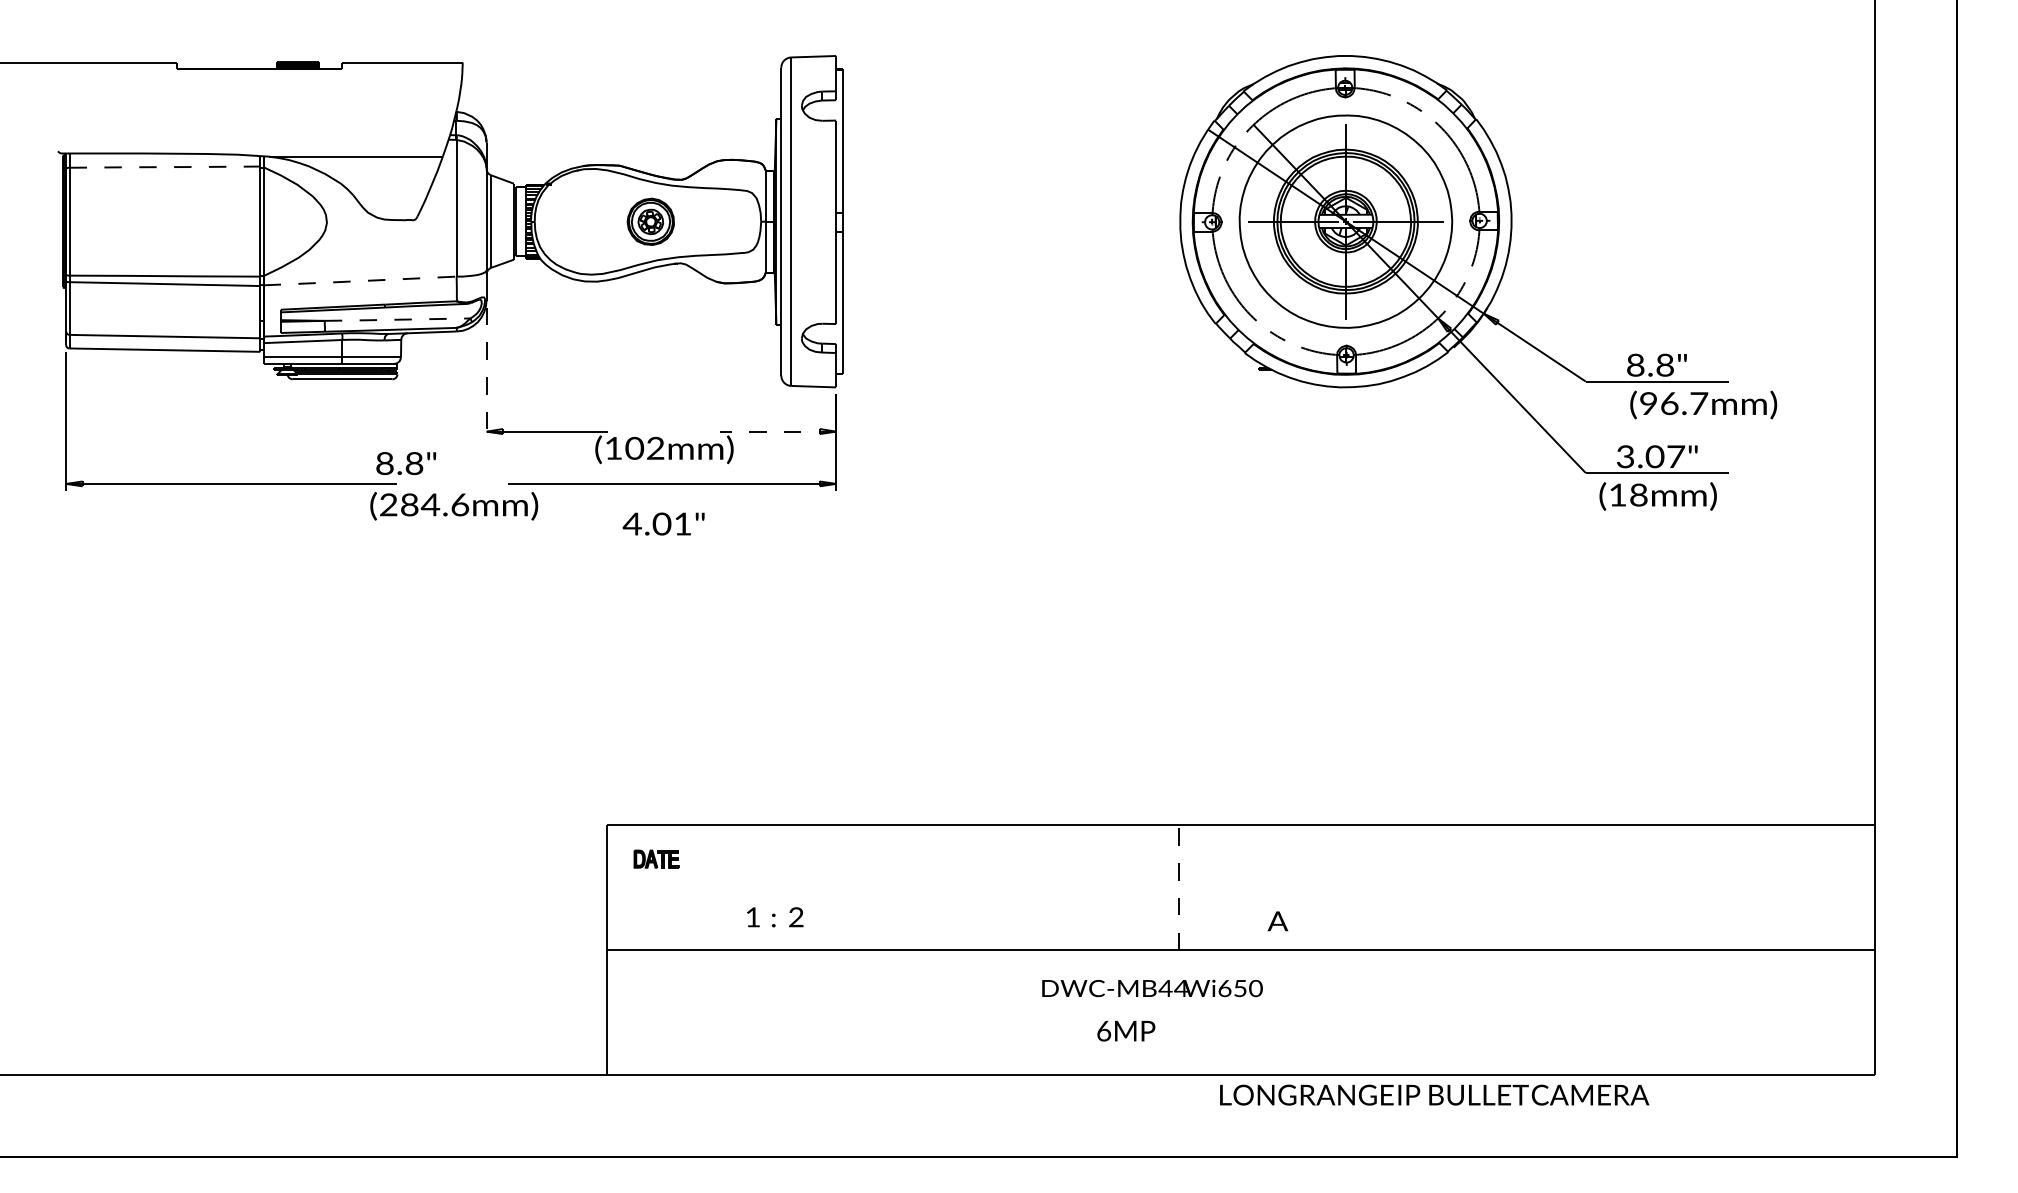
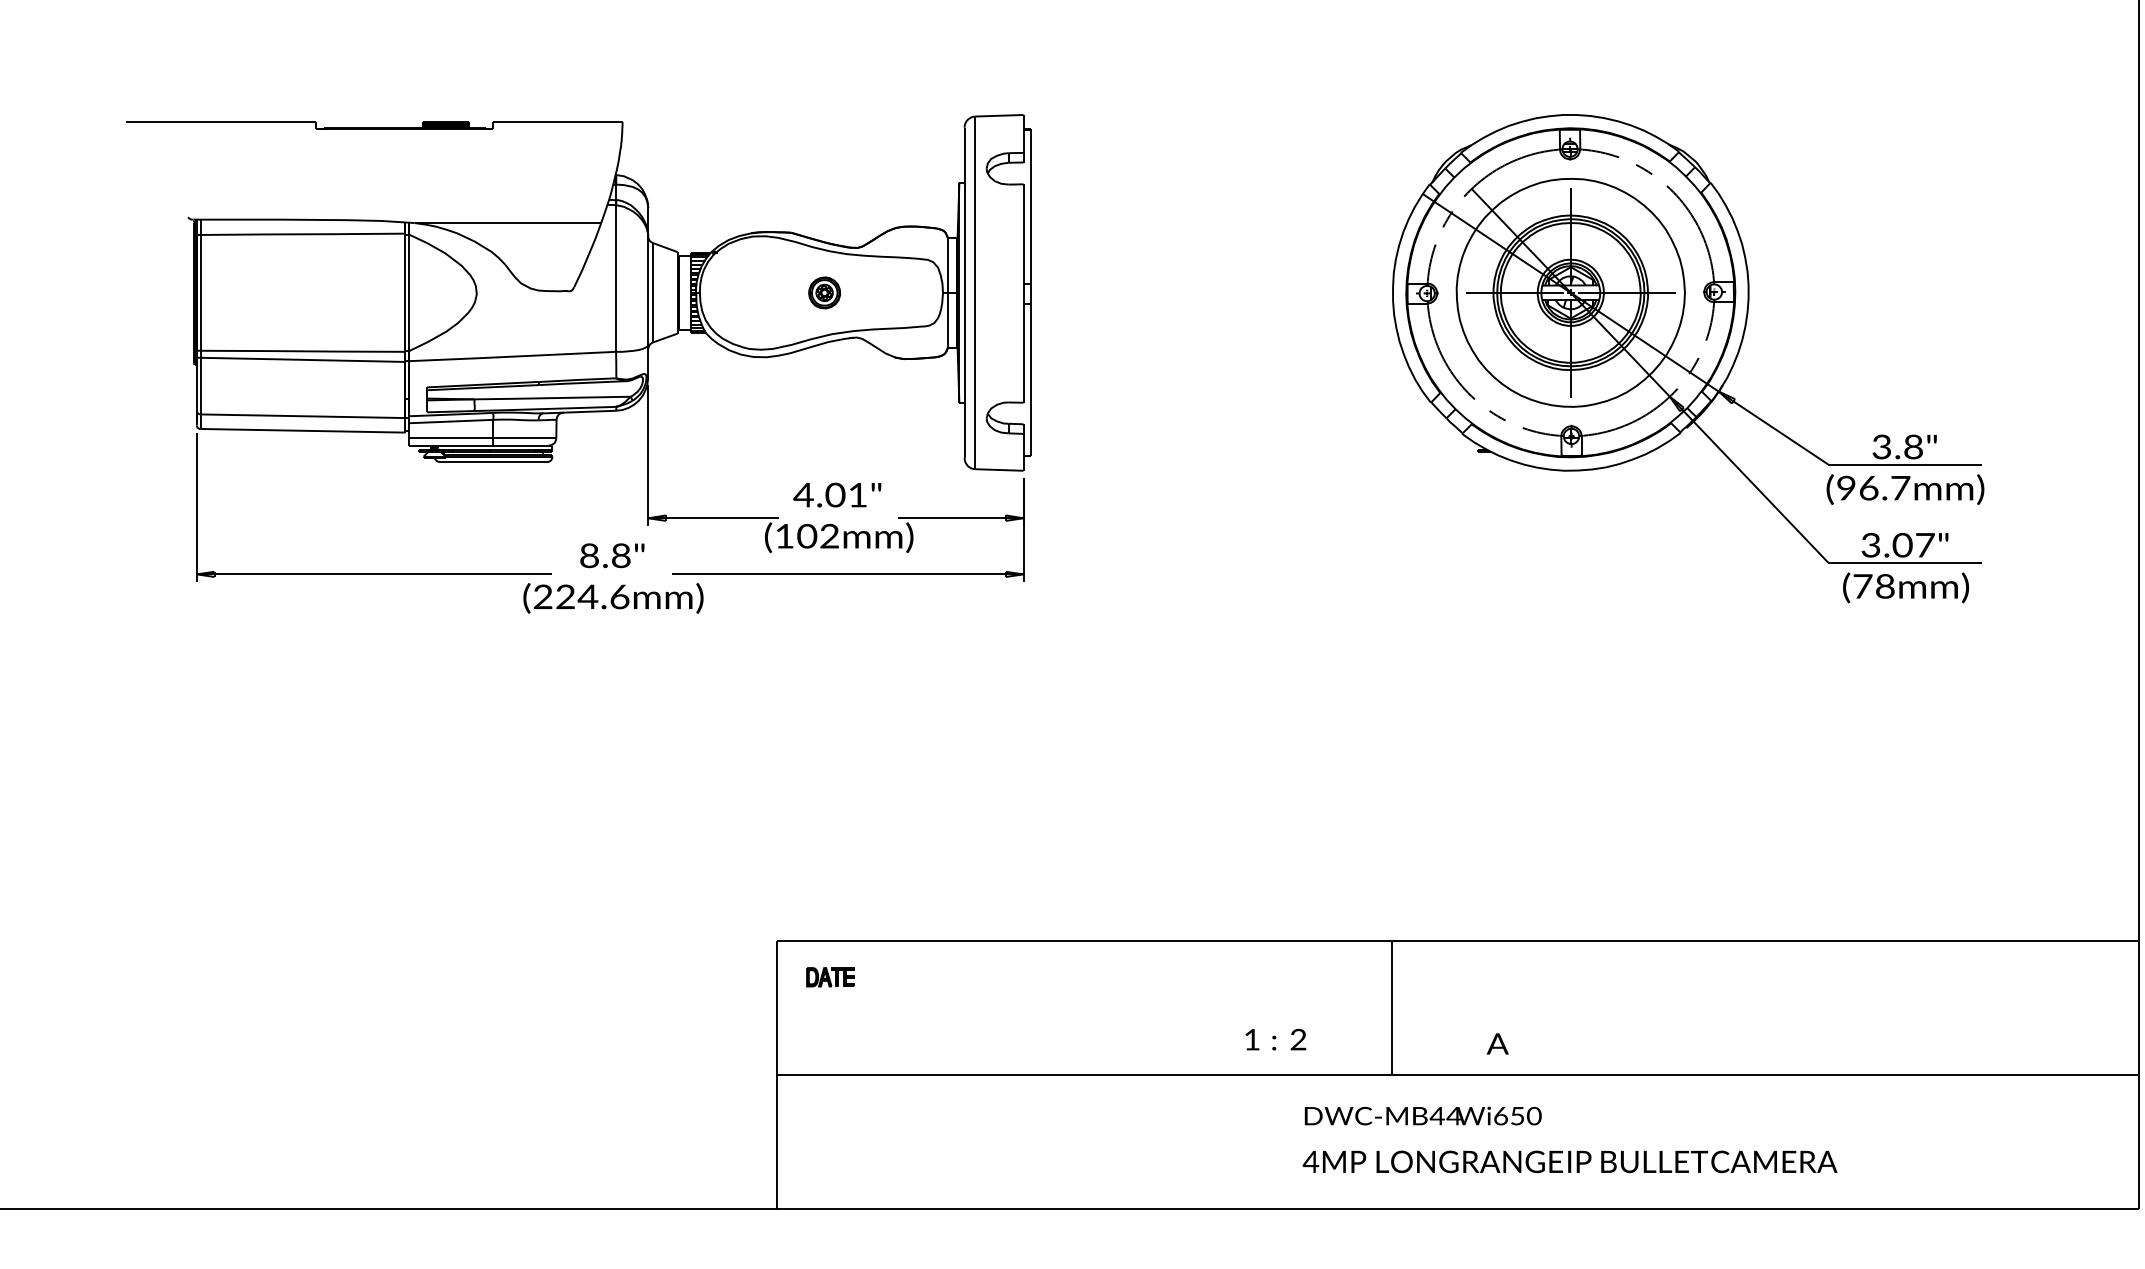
line: (164, 167) -> (302, 234), dashed -> solid
part: (650, 221) -> (824, 292), size x0.62
line: (360, 281) -> (512, 357), dashed -> solid
line: (396, 319) -> (551, 397), dashed -> solid
text: (1635, 365) -> (1881, 447), 8.8" -> 3.8"
line: (486, 373) -> (648, 455), dashed -> solid
text: (1703, 404) -> (1905, 489), moved
line: (777, 431) -> (960, 518), dashed -> solid
text: (406, 463) -> (612, 555), moved
text: (1617, 494) -> (1862, 585), (18mm) -> (78mm)
text: (409, 505) -> (565, 597), (284.6mm) -> (224.6mm)
text: (663, 523) -> (837, 494), moved
line: (1179, 887) -> (1392, 1007), dashed -> solid
text: (775, 917) -> (1276, 1039), moved
text: (1152, 988) -> (1423, 1116), moved
text: (1103, 1031) -> (1310, 1162), 6MP -> 4MP
text: (1434, 1094) -> (1606, 1161), moved

